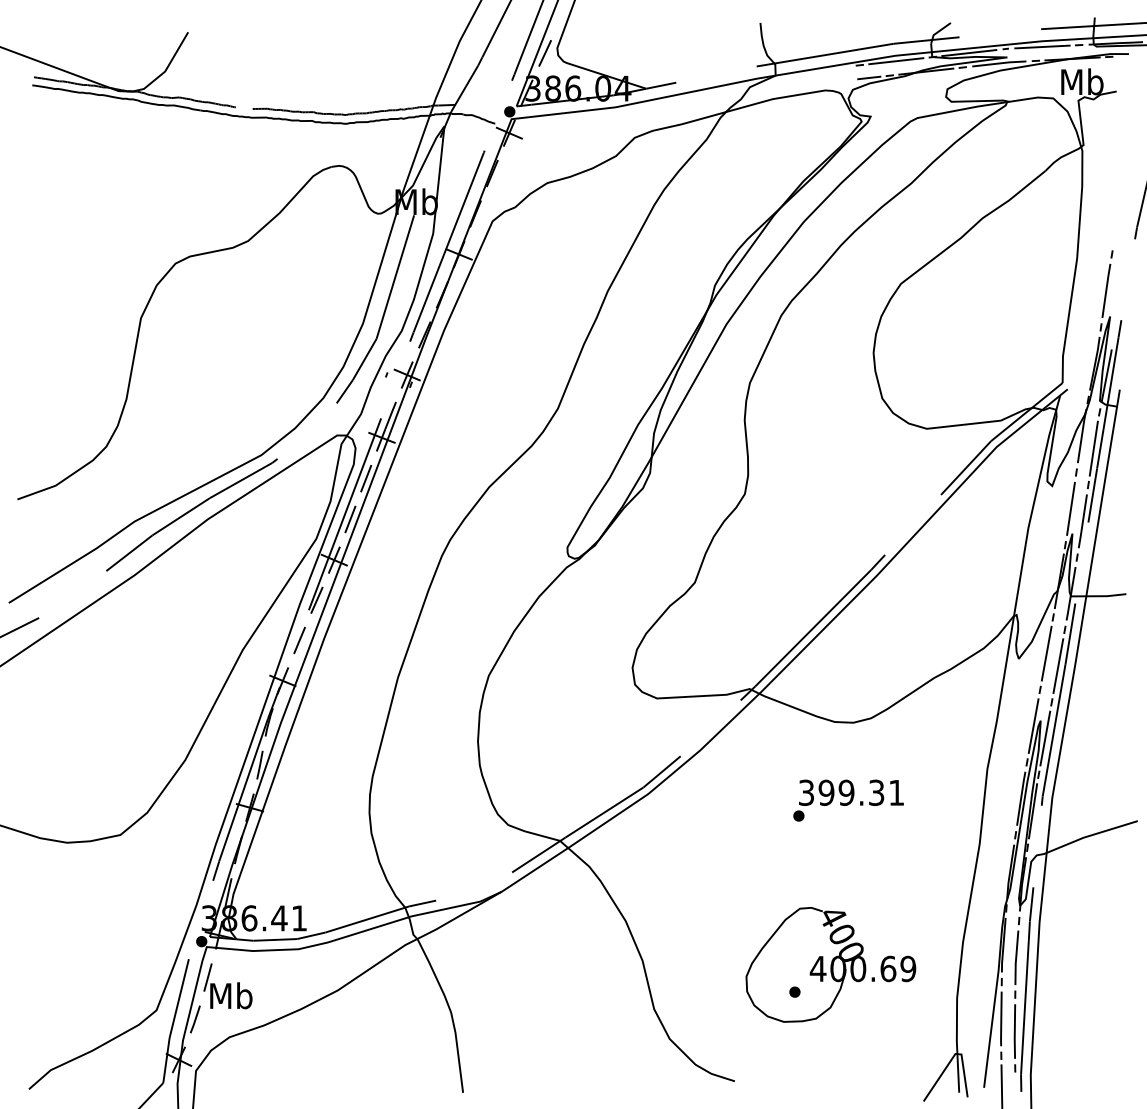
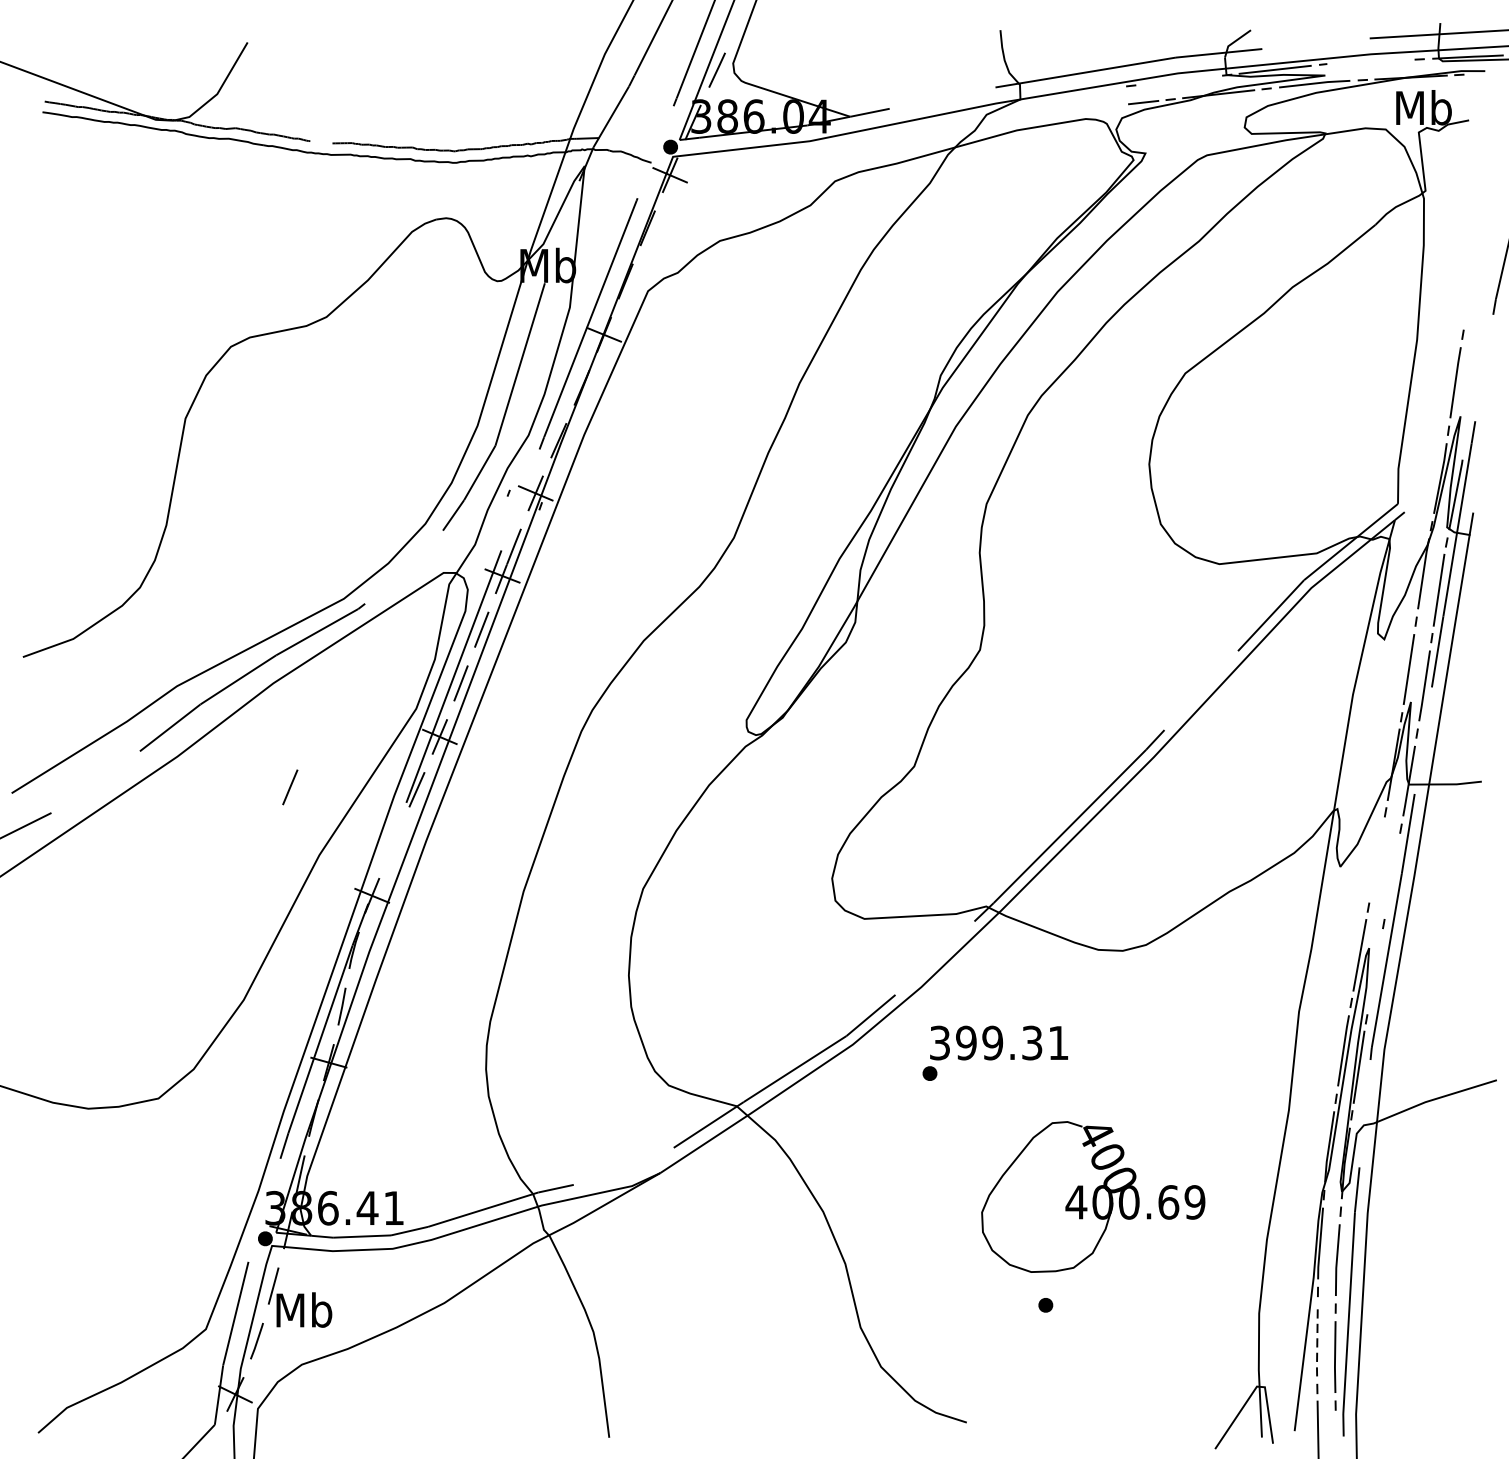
line: (1042, 46) -> (1371, 61), removed
line: (896, 61) -> (1179, 80), removed
line: (299, 640) -> (290, 787), moved
line: (1046, 653) -> (1376, 859), removed
line: (1058, 665) -> (1392, 875), removed
line: (1045, 738) -> (1375, 971), removed
text: (848, 800) -> (995, 1053), moved
part: (830, 964) -> (1092, 1196), moved
line: (1001, 1019) -> (1317, 1341), solid -> dashed

